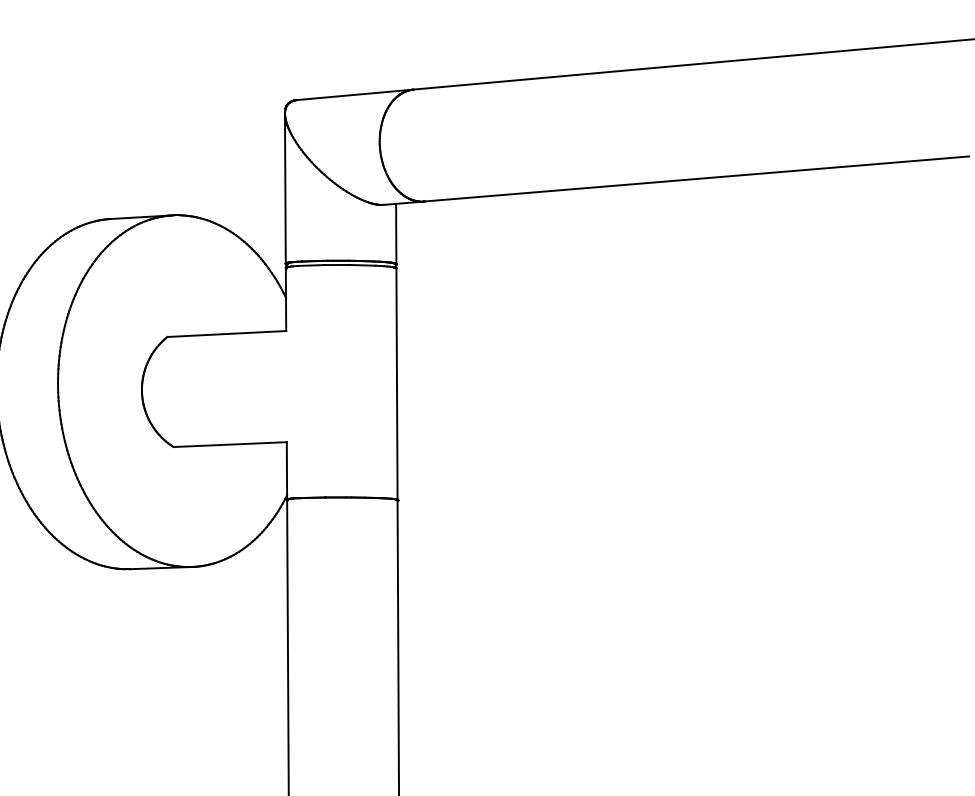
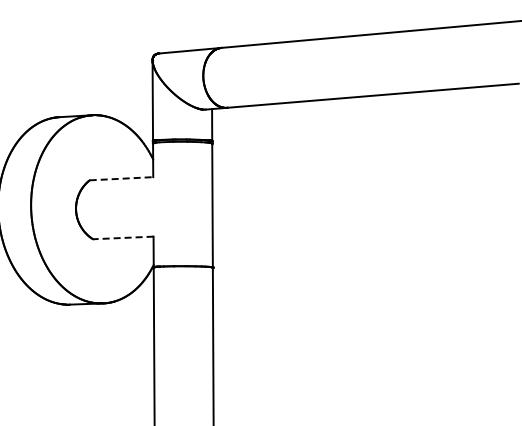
line: (226, 333) -> (121, 178), solid -> dashed
line: (228, 443) -> (122, 237), solid -> dashed

